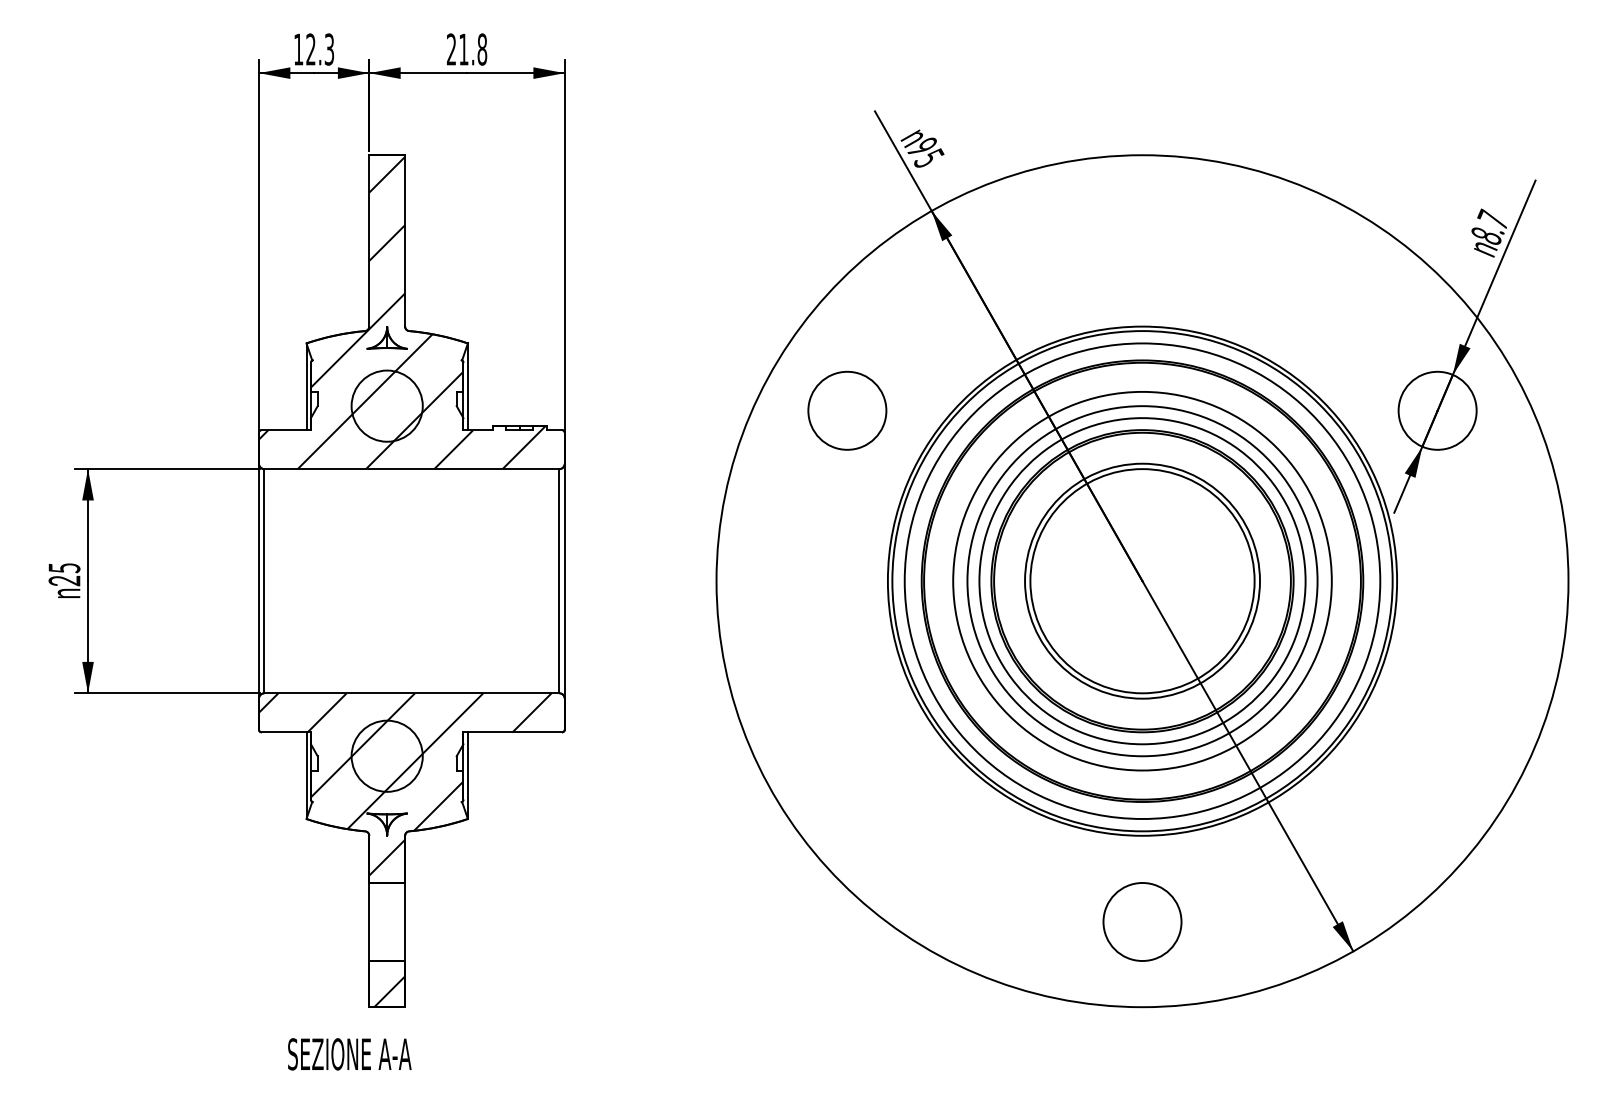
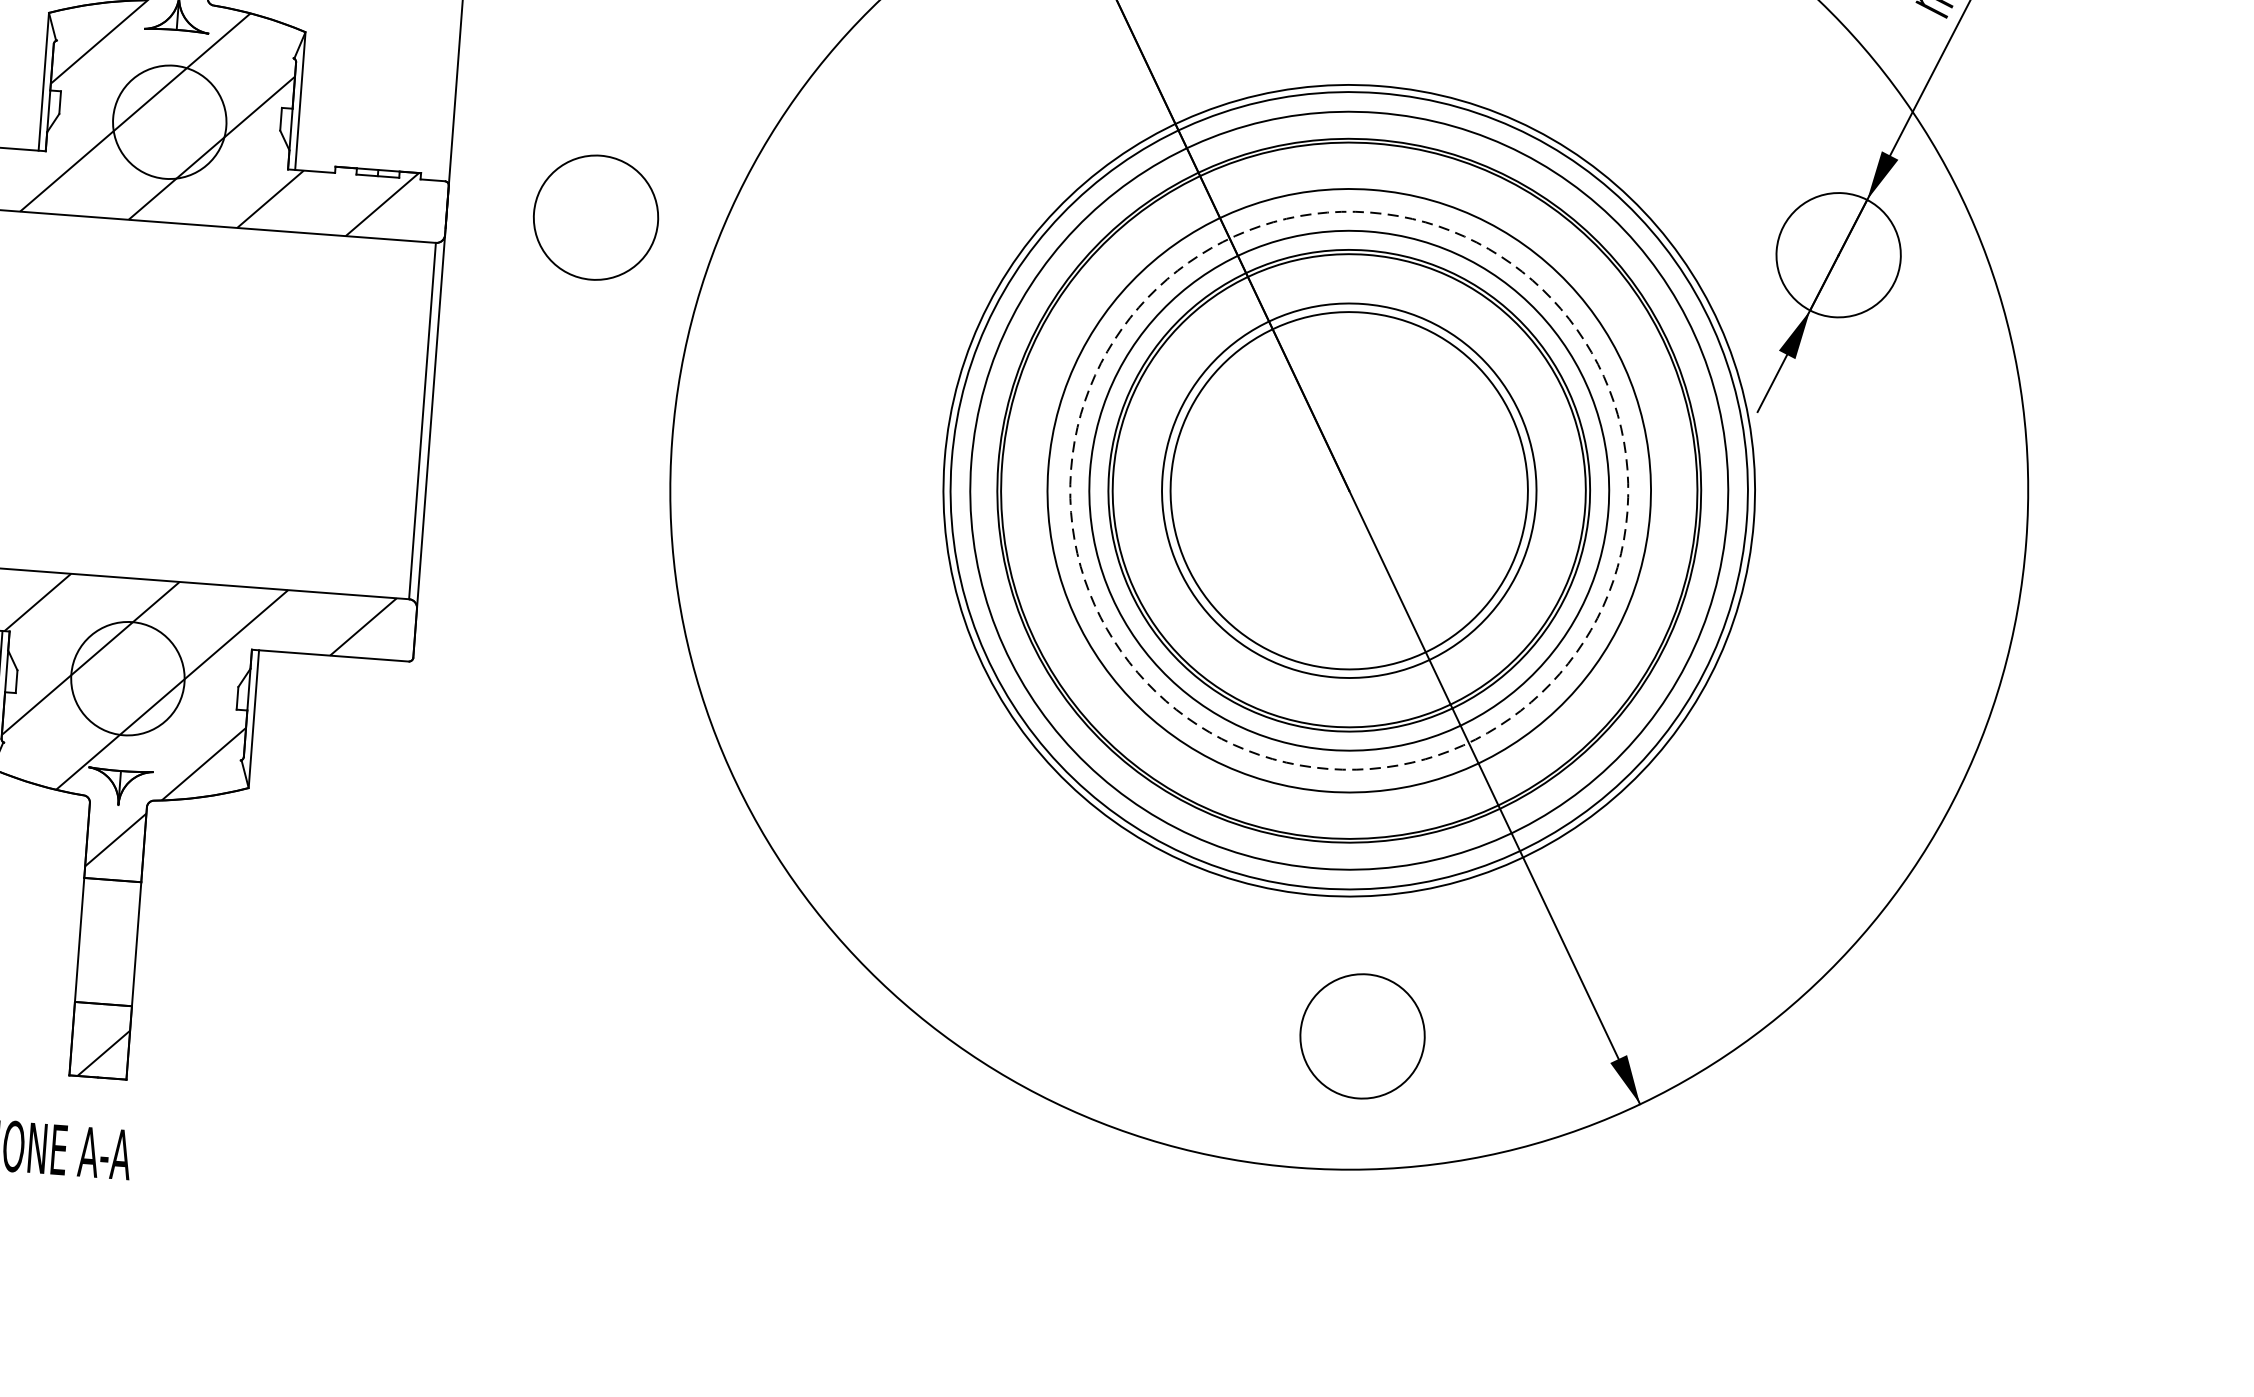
circle: (847, 410) -> (596, 217), moved
circle: (1142, 581) -> (1349, 491), solid -> dashed
circle: (1142, 921) -> (1362, 1035), moved

